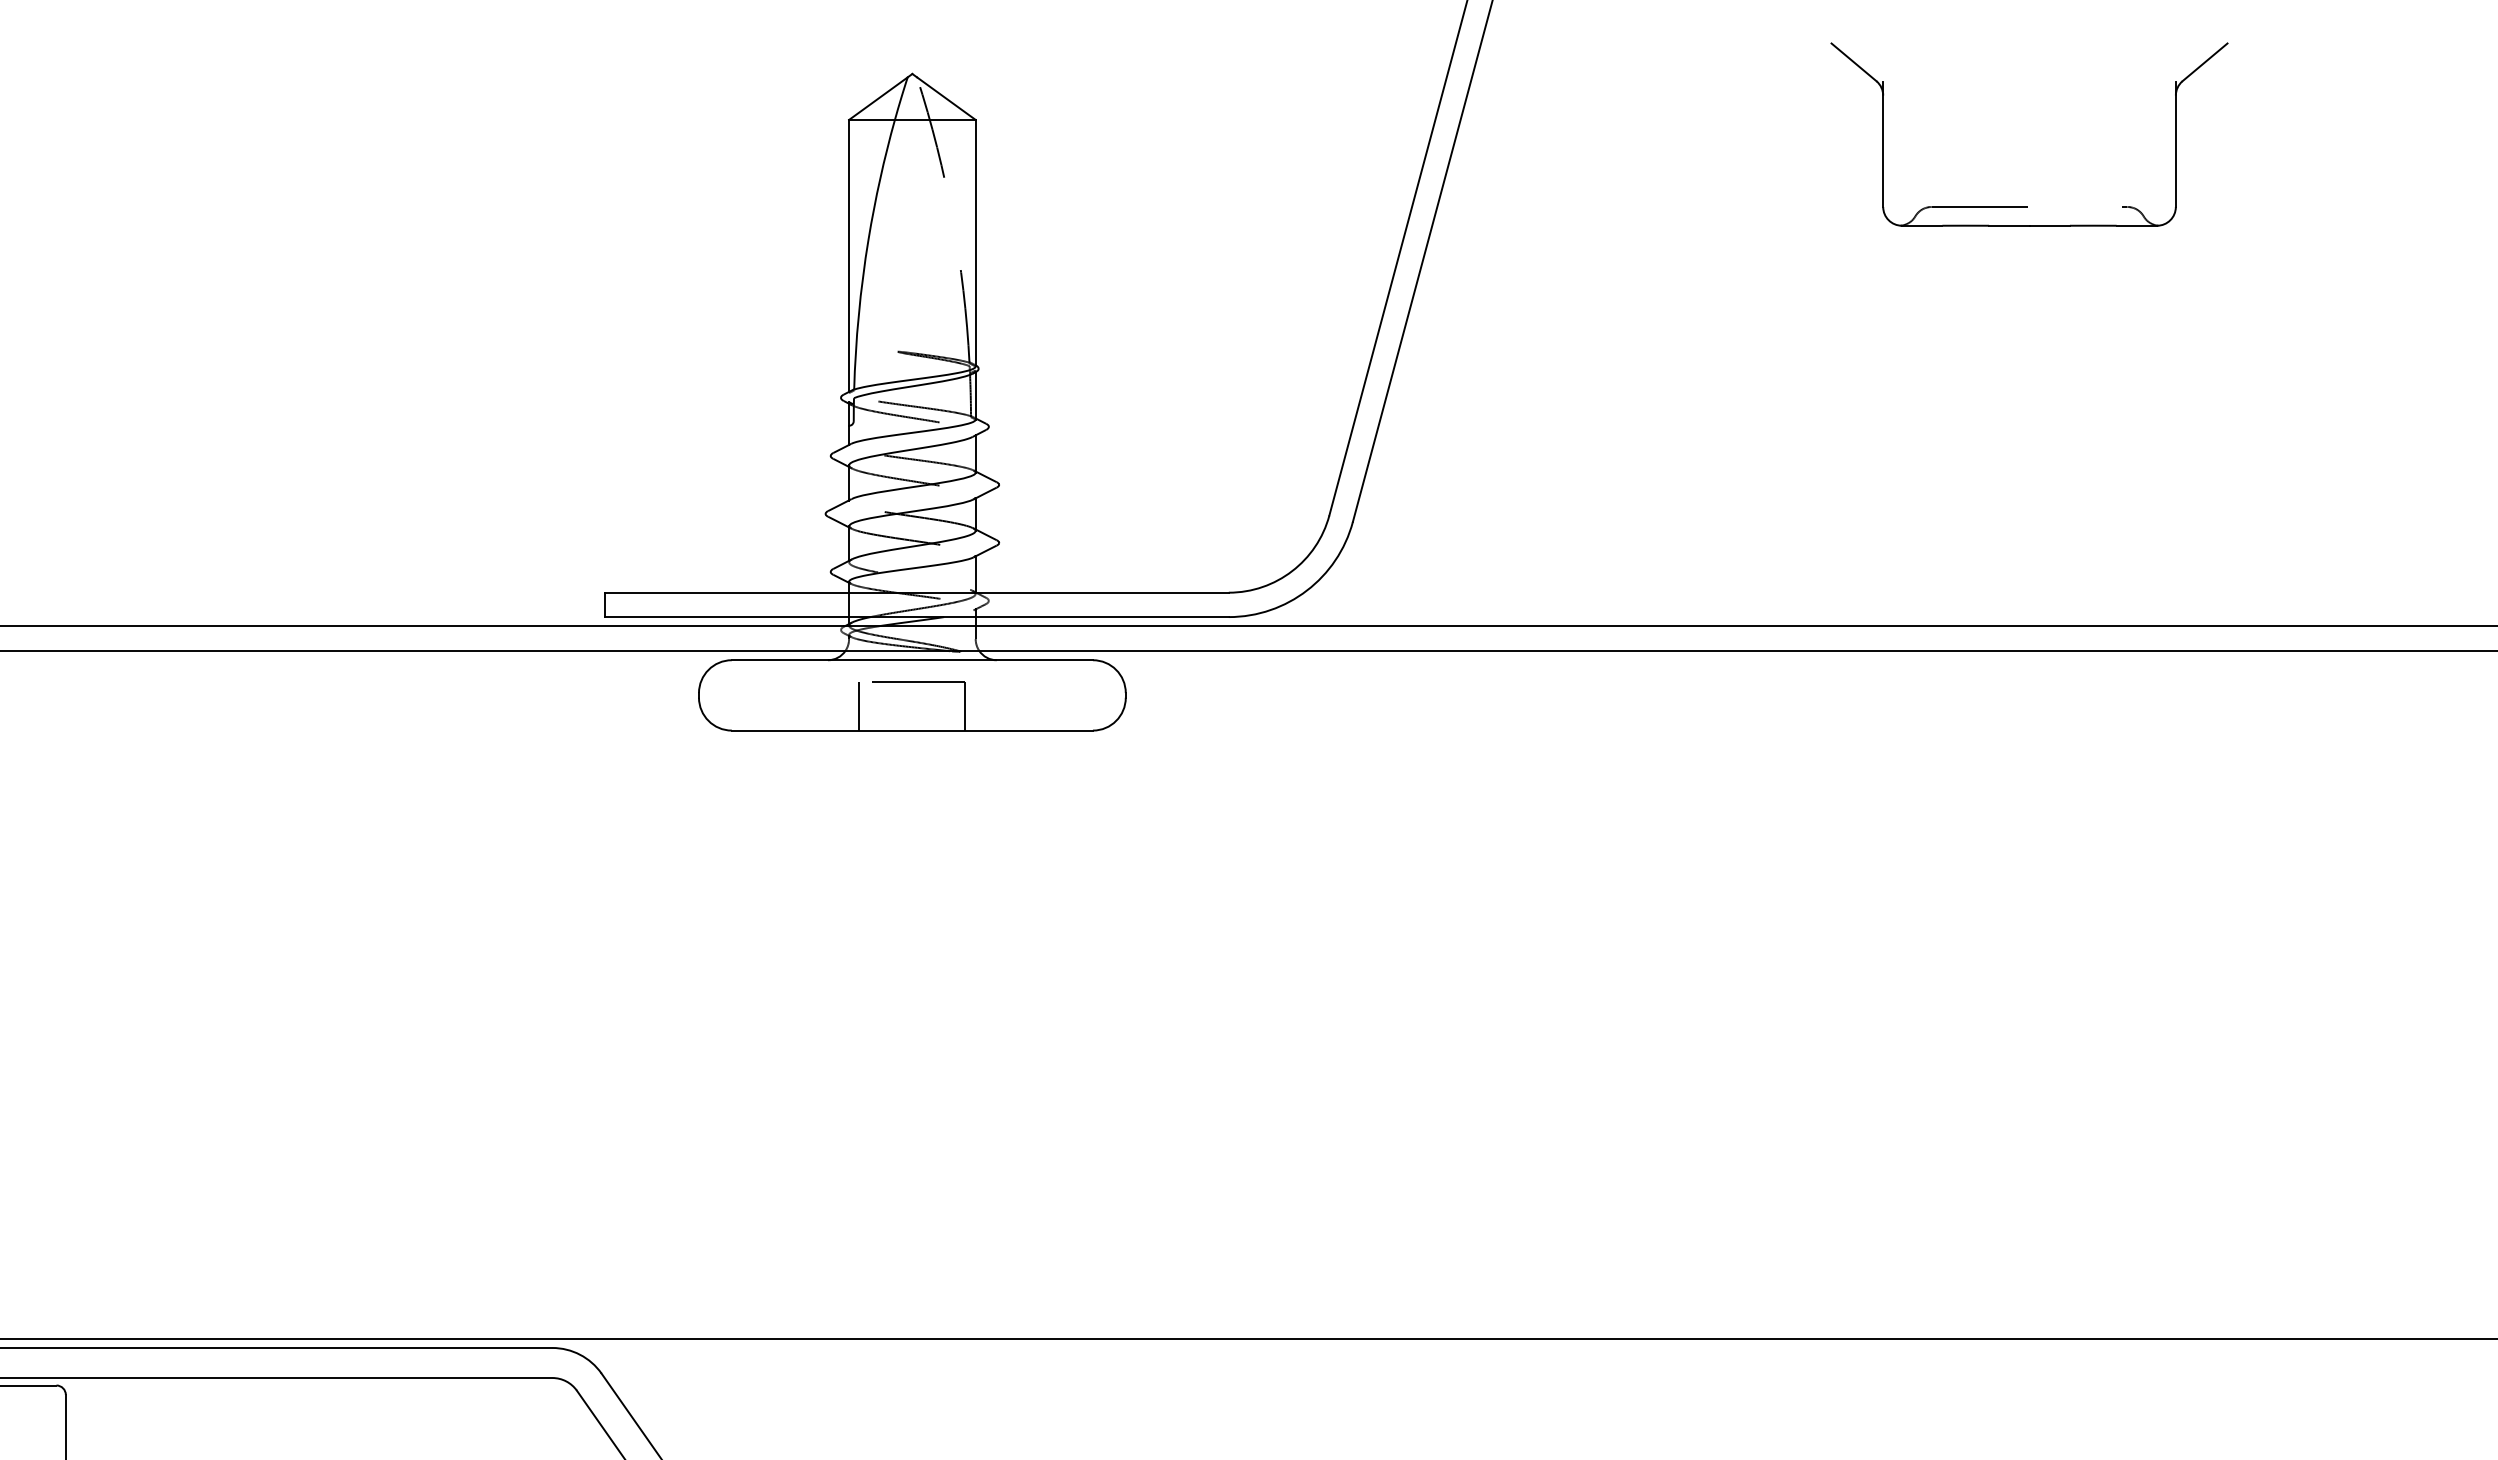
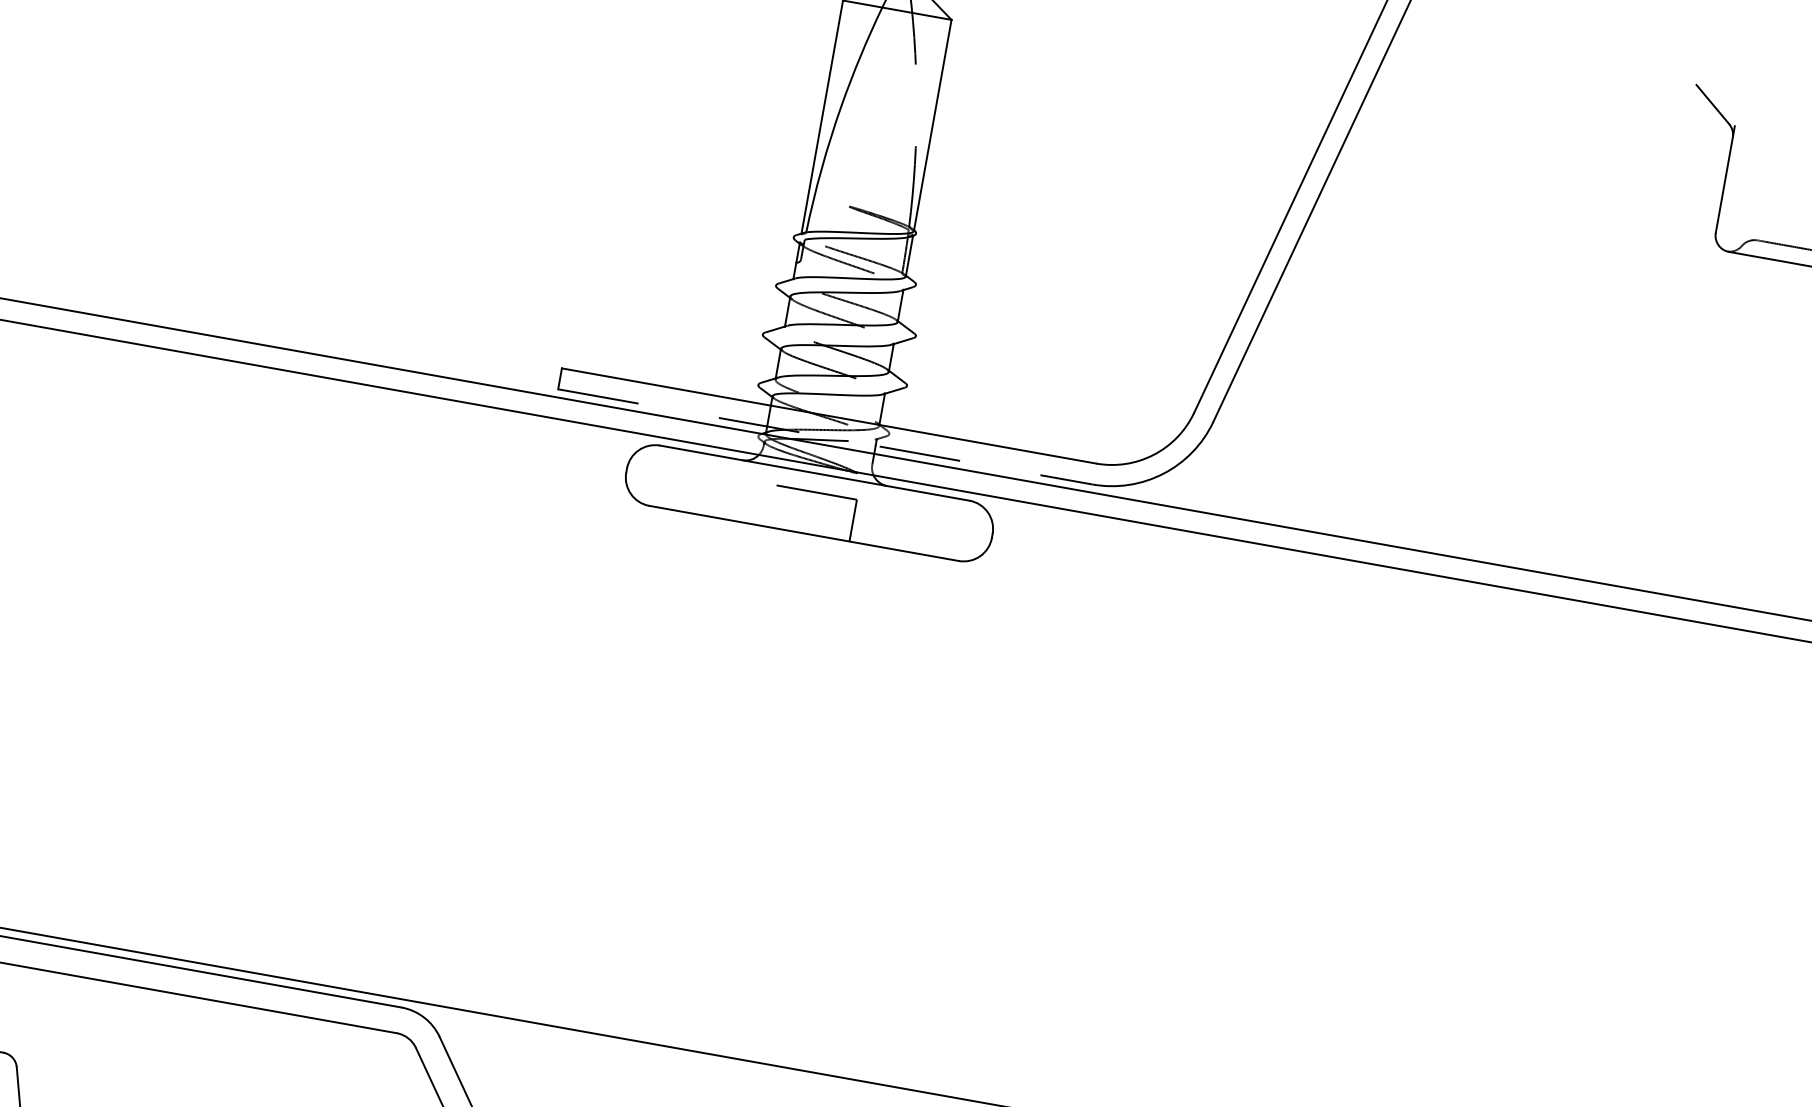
line: (917, 617) -> (825, 437), solid -> dashed
line: (859, 705) -> (762, 503), removed

